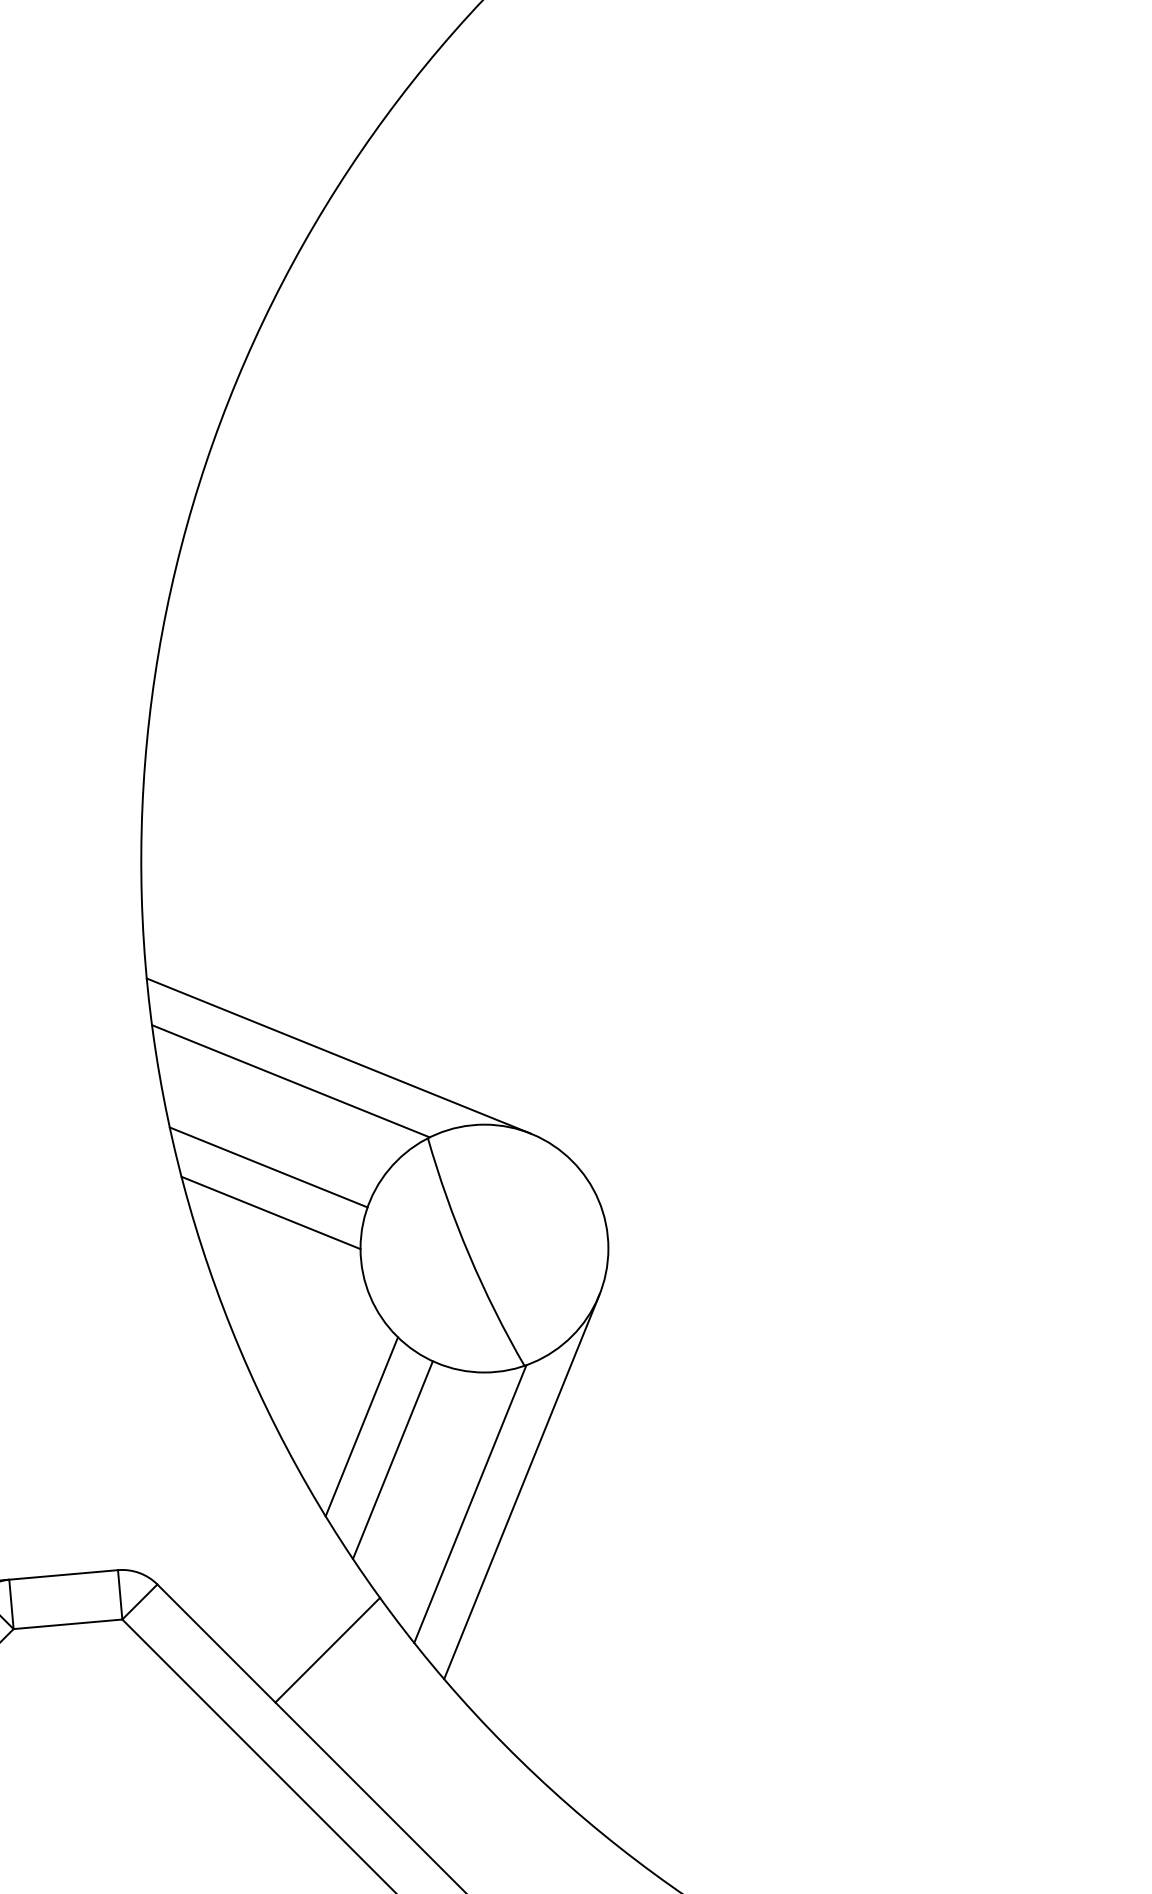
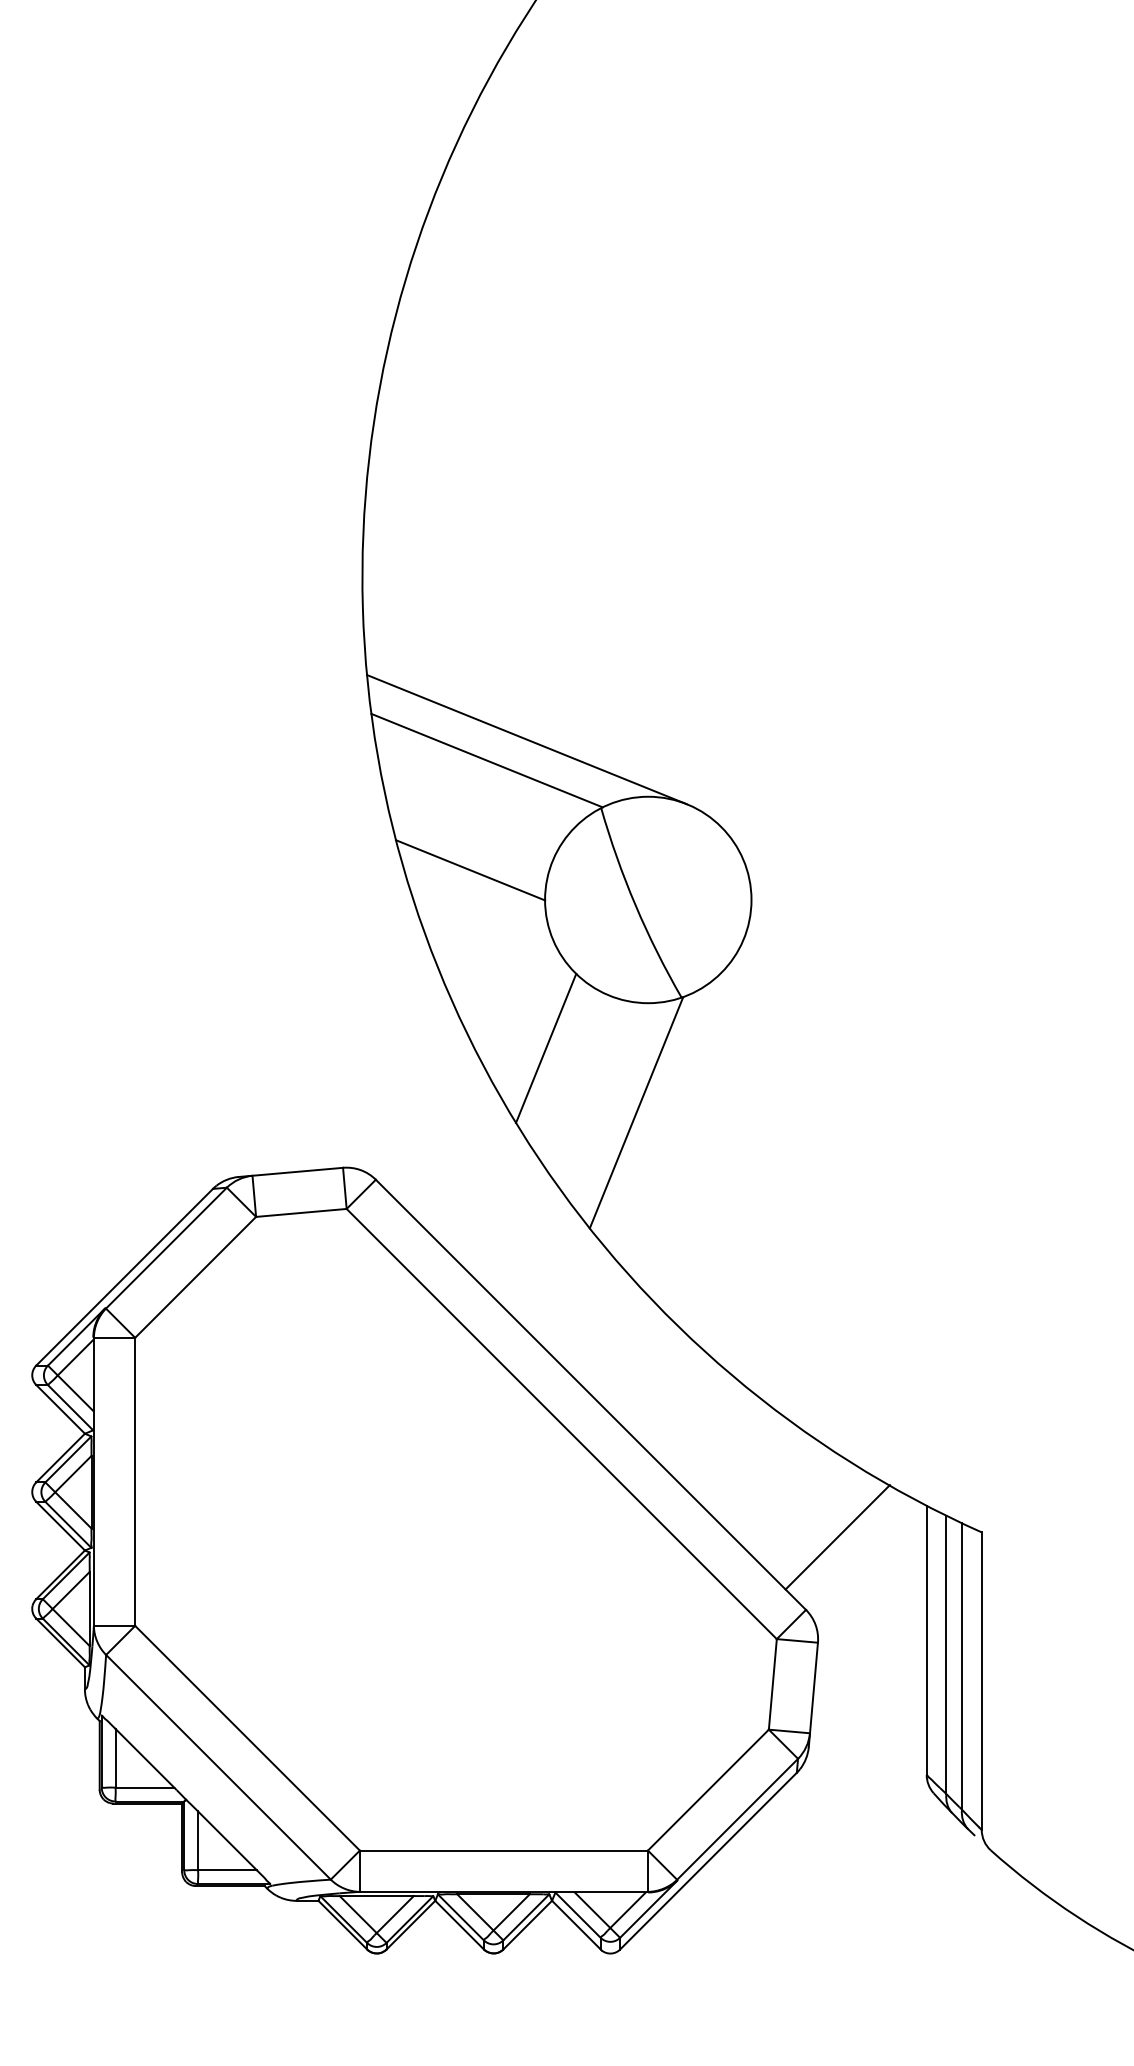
line: (268, 1167) -> (468, 832), removed
line: (392, 1459) -> (571, 1075), removed
line: (520, 1486) -> (678, 1098), removed
line: (327, 1650) -> (517, 1234), removed

